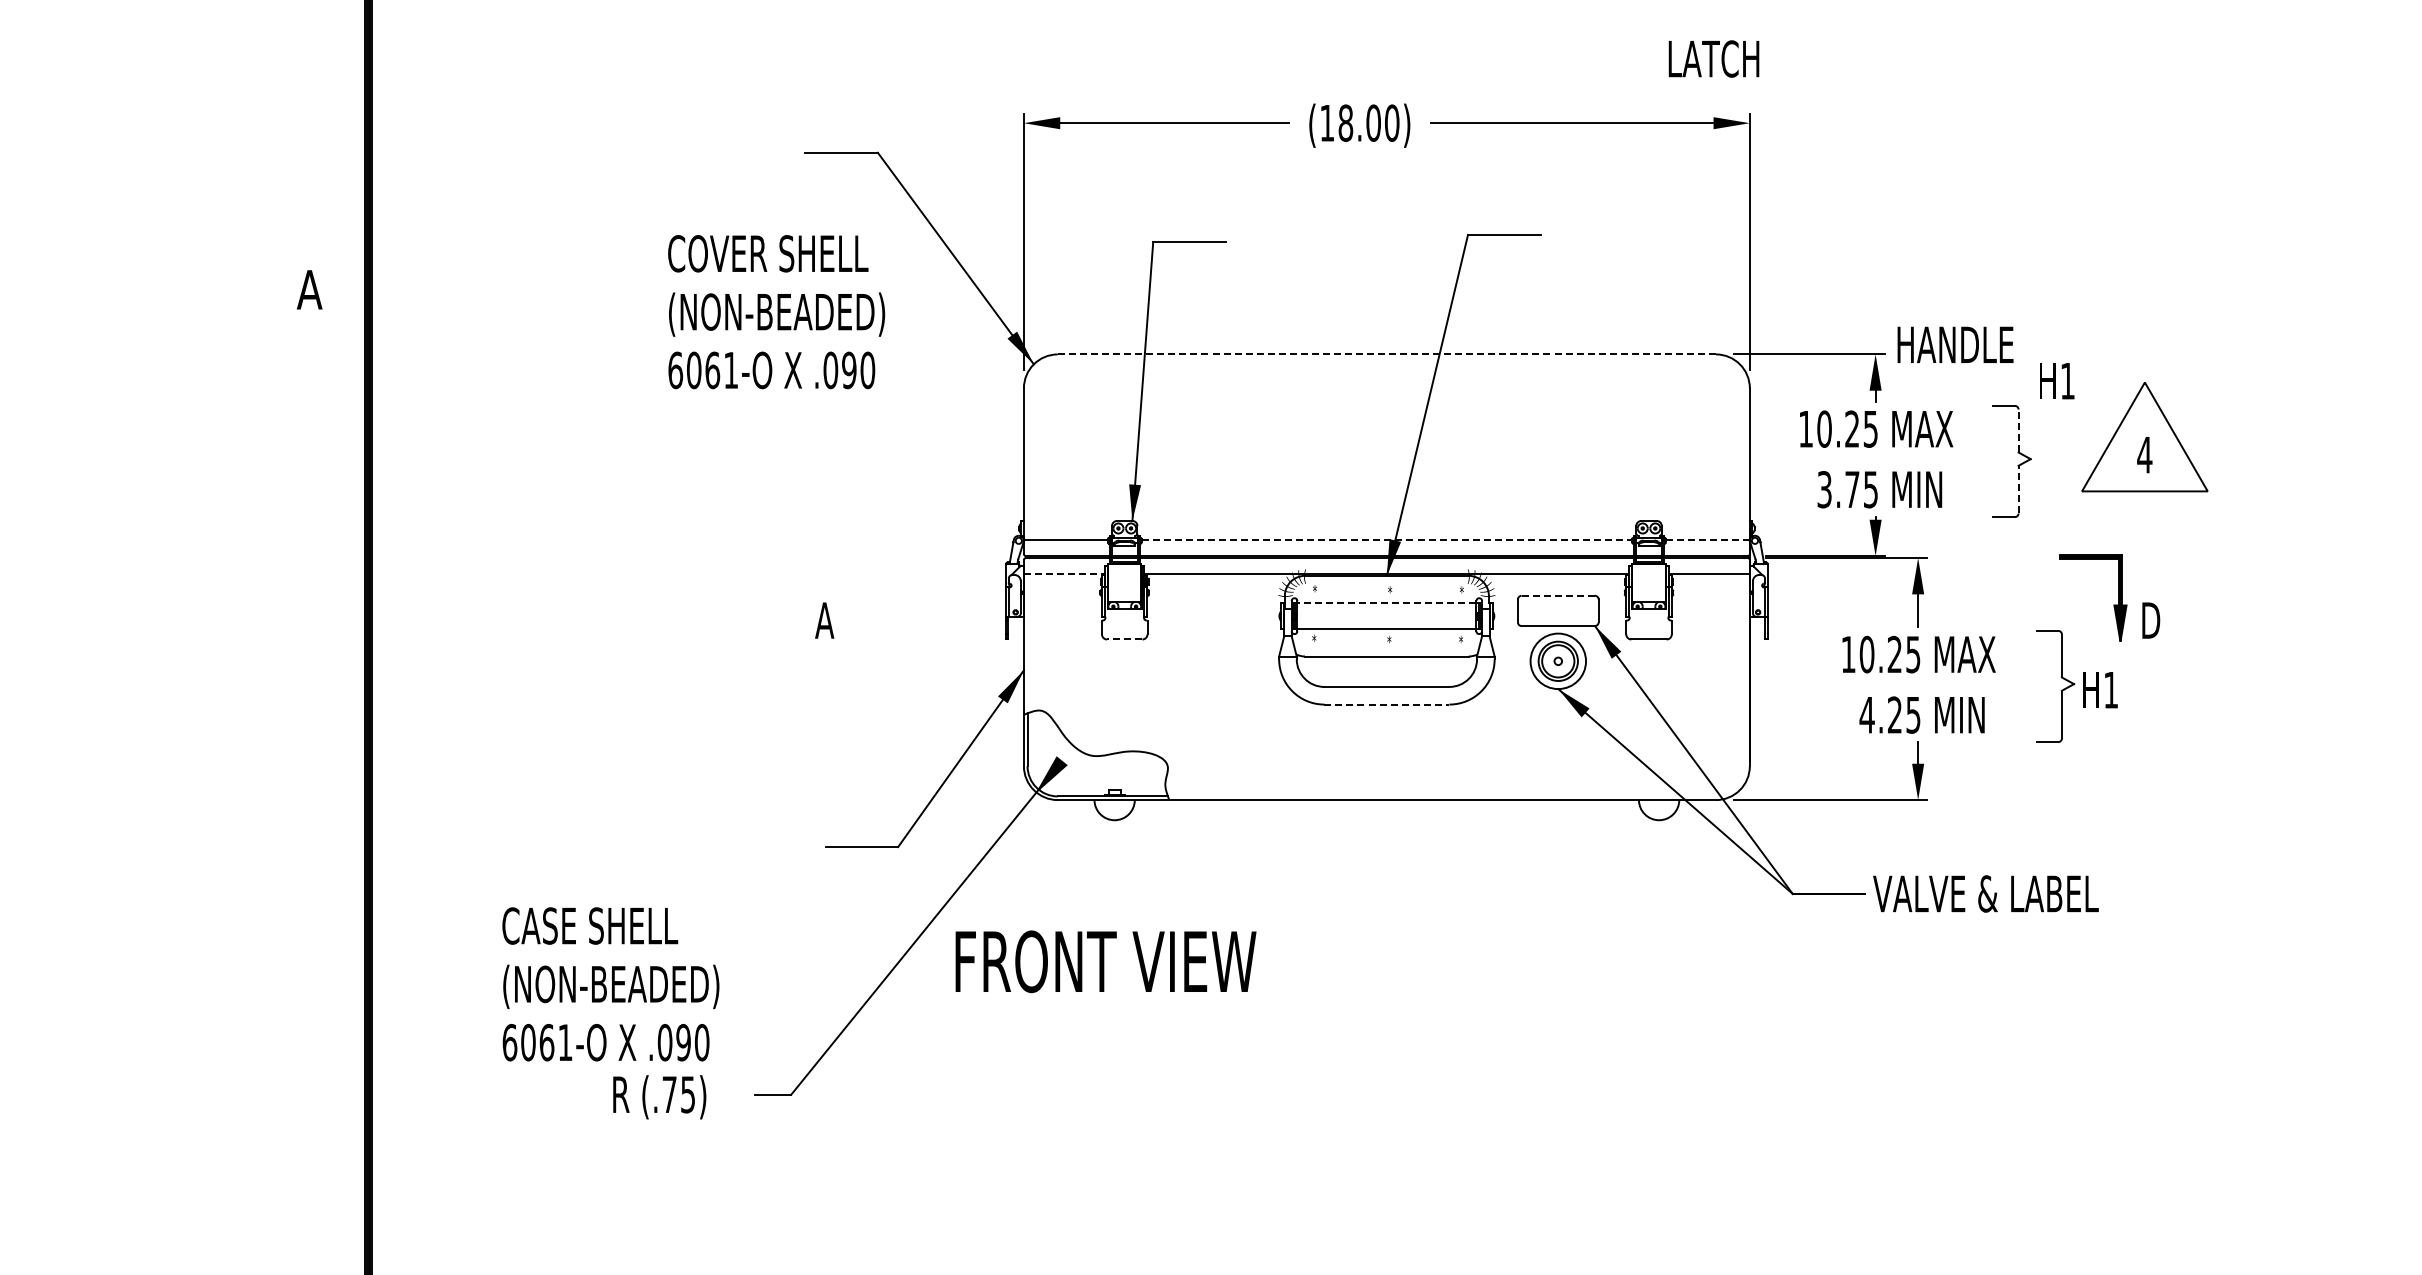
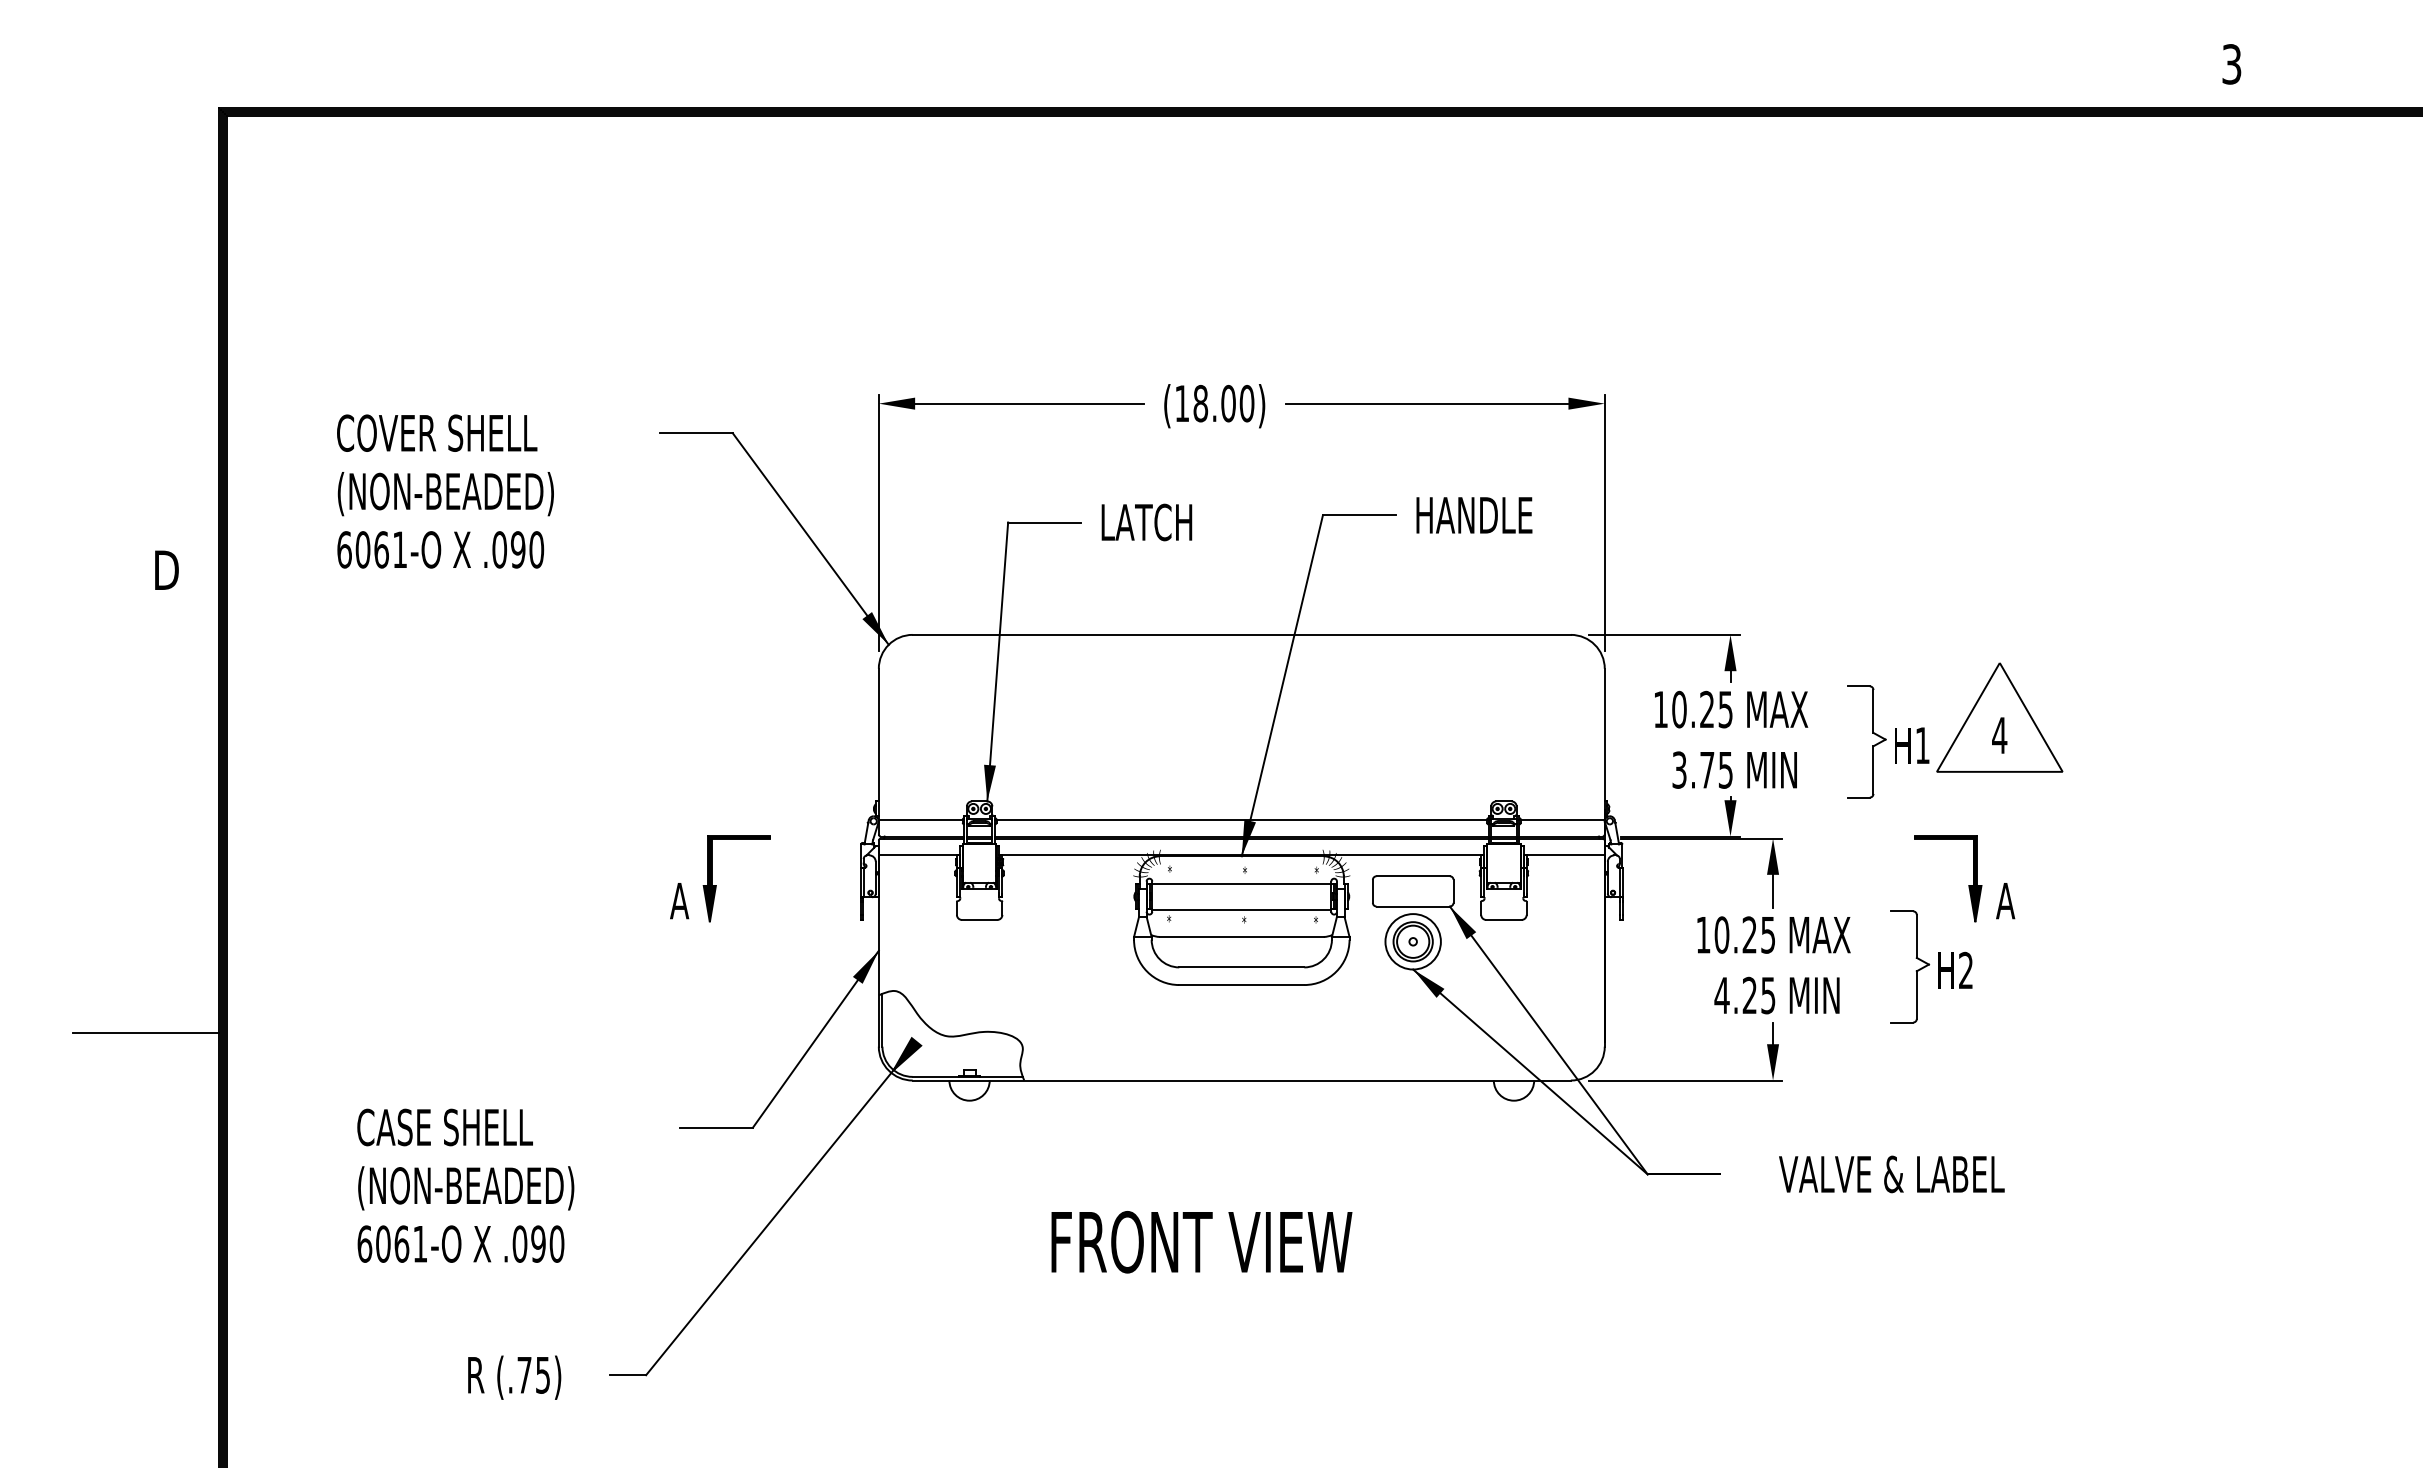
text: (1713, 59) -> (1146, 522), moved
text: (309, 289) -> (164, 569), A -> D
text: (776, 312) -> (445, 491), moved
text: (1955, 345) -> (1474, 515), moved
line: (1386, 354) -> (1241, 634), dashed -> solid
text: (2057, 381) -> (1912, 745), moved
line: (2018, 430) -> (1873, 710), dashed -> solid
line: (2018, 490) -> (1873, 770), dashed -> solid
line: (1387, 540) -> (1242, 820), dashed -> solid
line: (1707, 540) -> (1562, 820), dashed -> solid
line: (1064, 574) -> (919, 854), dashed -> solid
line: (1558, 596) -> (1413, 876), dashed -> solid
line: (1386, 603) -> (1241, 883), dashed -> solid
part: (861, 605) -> (716, 885), added
text: (2150, 621) -> (2005, 901), D -> A
line: (1124, 639) -> (979, 919), dashed -> solid
text: (2110, 689) -> (1965, 969), 1 -> 2
line: (1386, 705) -> (1241, 985), dashed -> solid
line: (290, 753) -> (145, 1033), added
text: (1985, 894) -> (1891, 1174), moved
text: (1105, 962) -> (1201, 1242), moved
text: (610, 984) -> (465, 1185), moved

